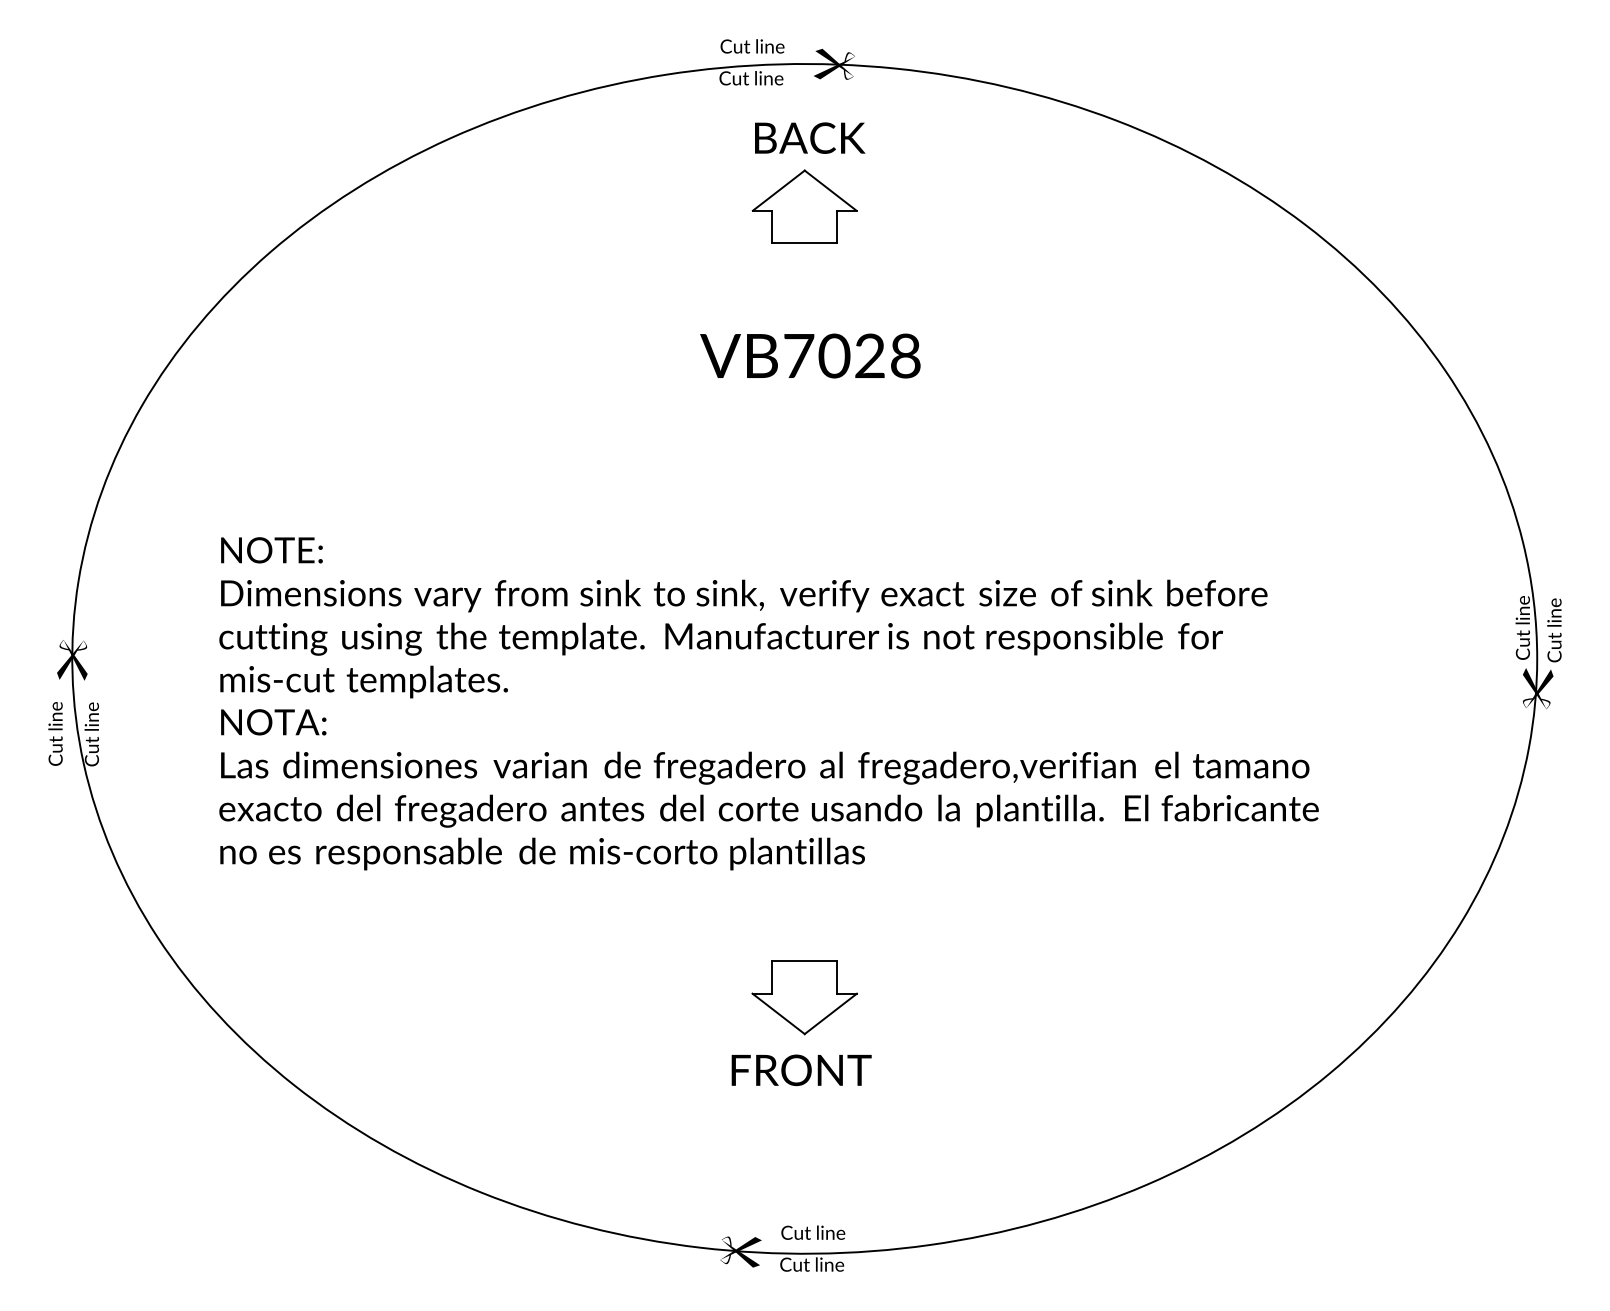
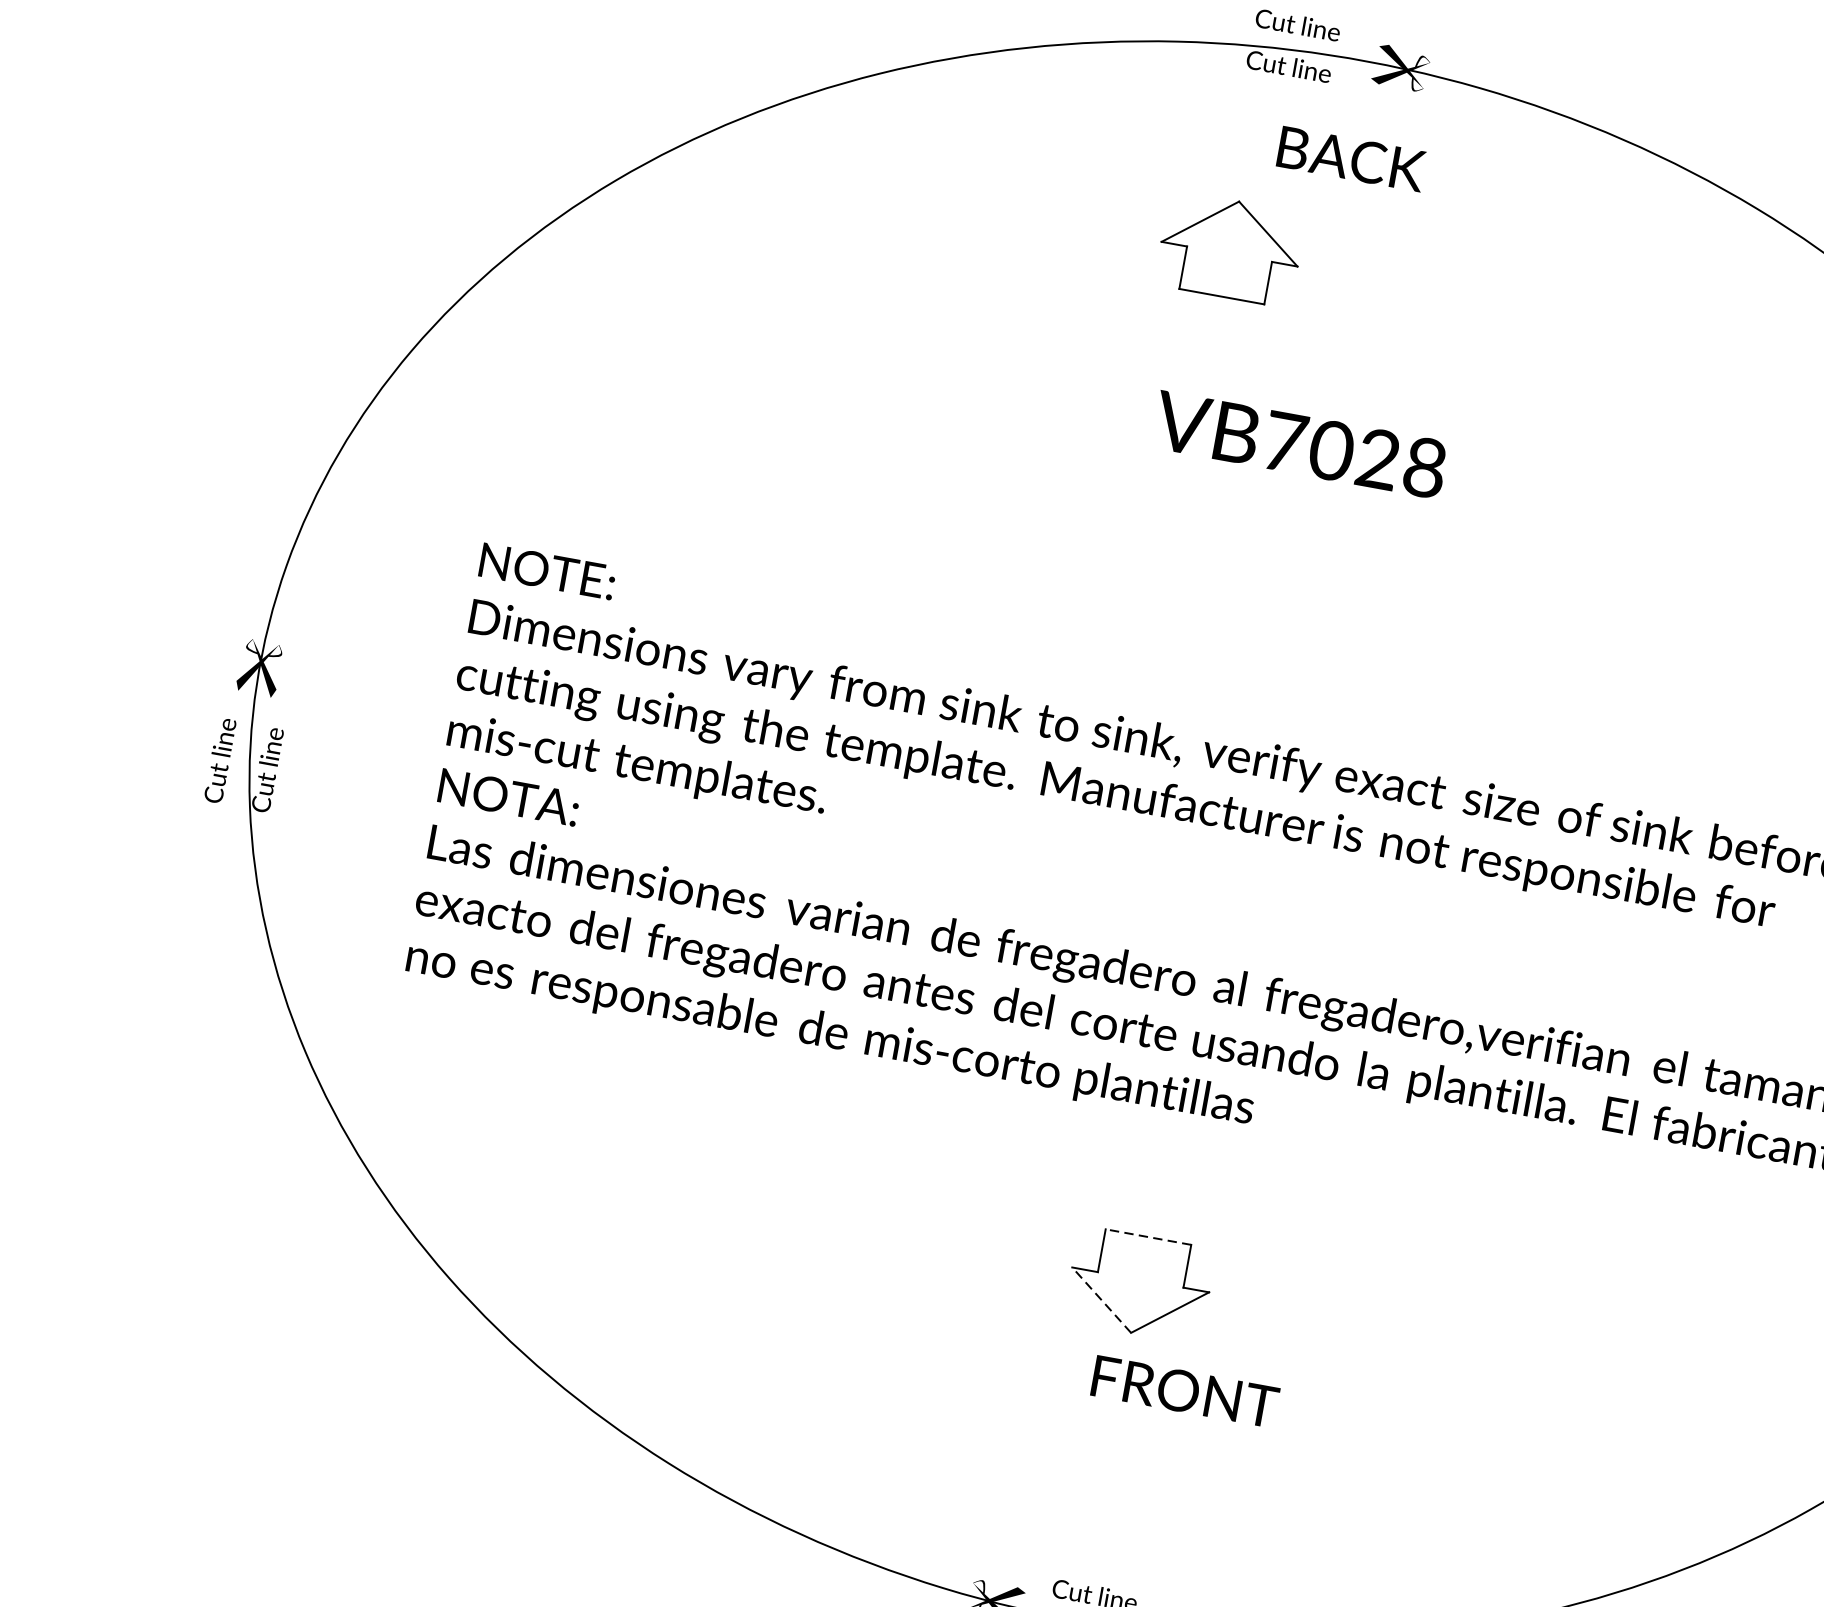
part: (804, 206) -> (1230, 248), moved
line: (804, 961) -> (1148, 1237), solid -> dashed
line: (778, 1013) -> (1101, 1299), solid -> dashed
text: (801, 1070) -> (1185, 1392), moved

